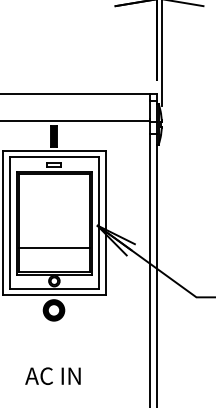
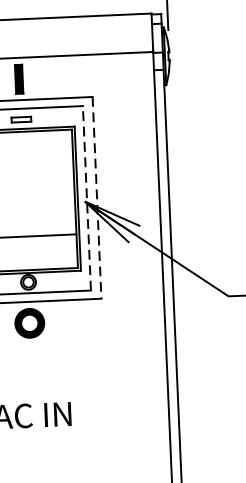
line: (98, 223) -> (86, 198), solid -> dashed
line: (105, 223) -> (96, 198), solid -> dashed

